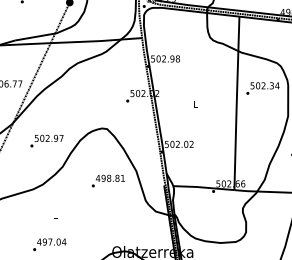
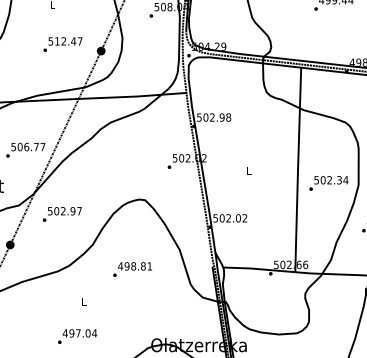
text: (262, 88) -> (328, 183), moved
text: (46, 141) -> (61, 214), moved
text: (108, 181) -> (132, 269), moved

